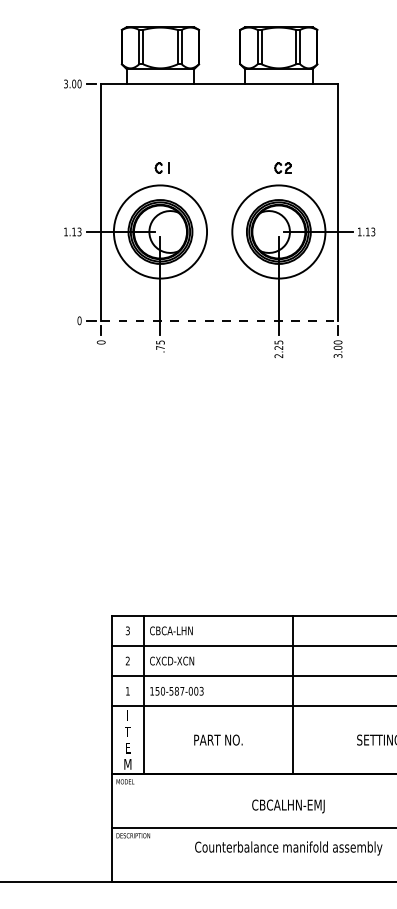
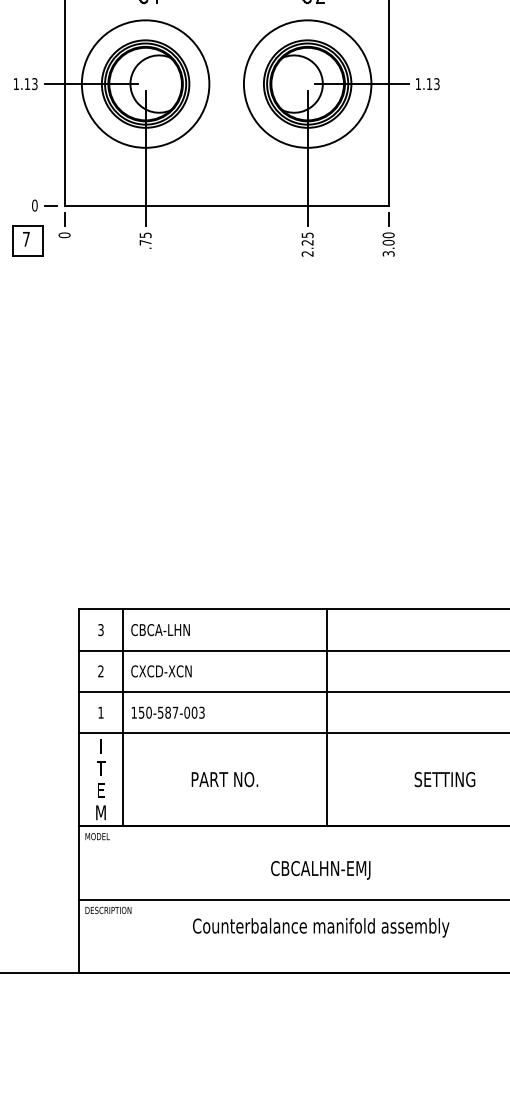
line: (220, 320) -> (227, 205), dashed -> solid
part: (74, 346) -> (27, 240), added

